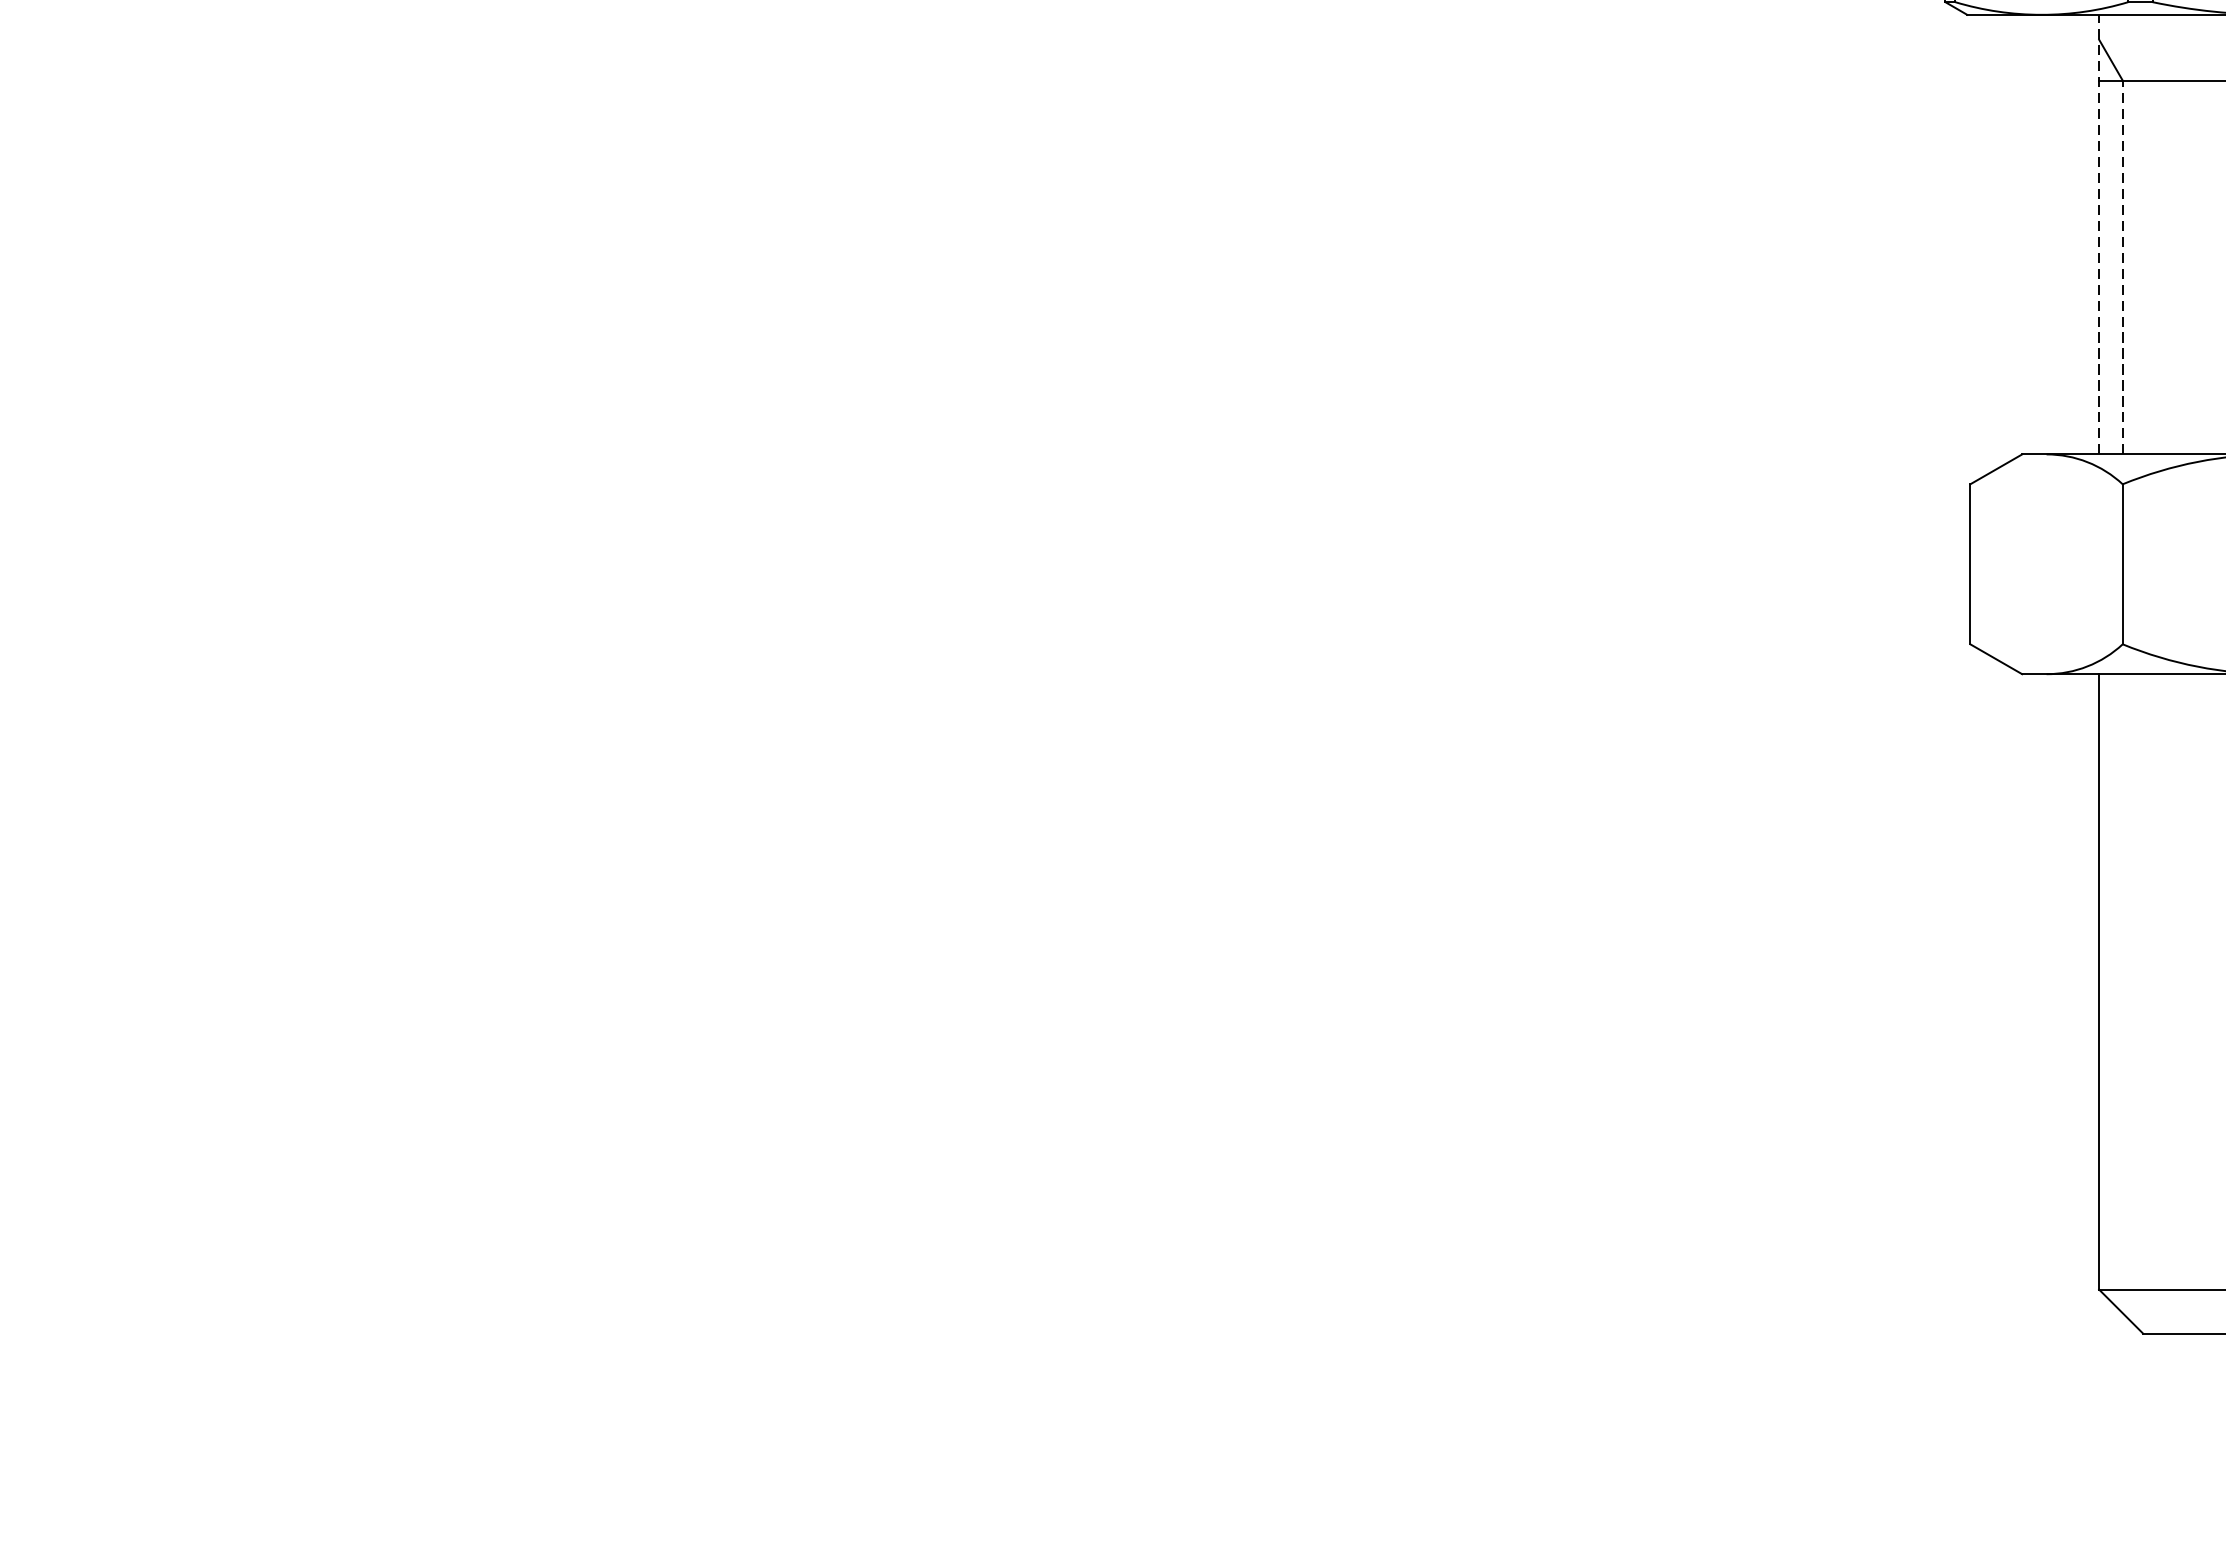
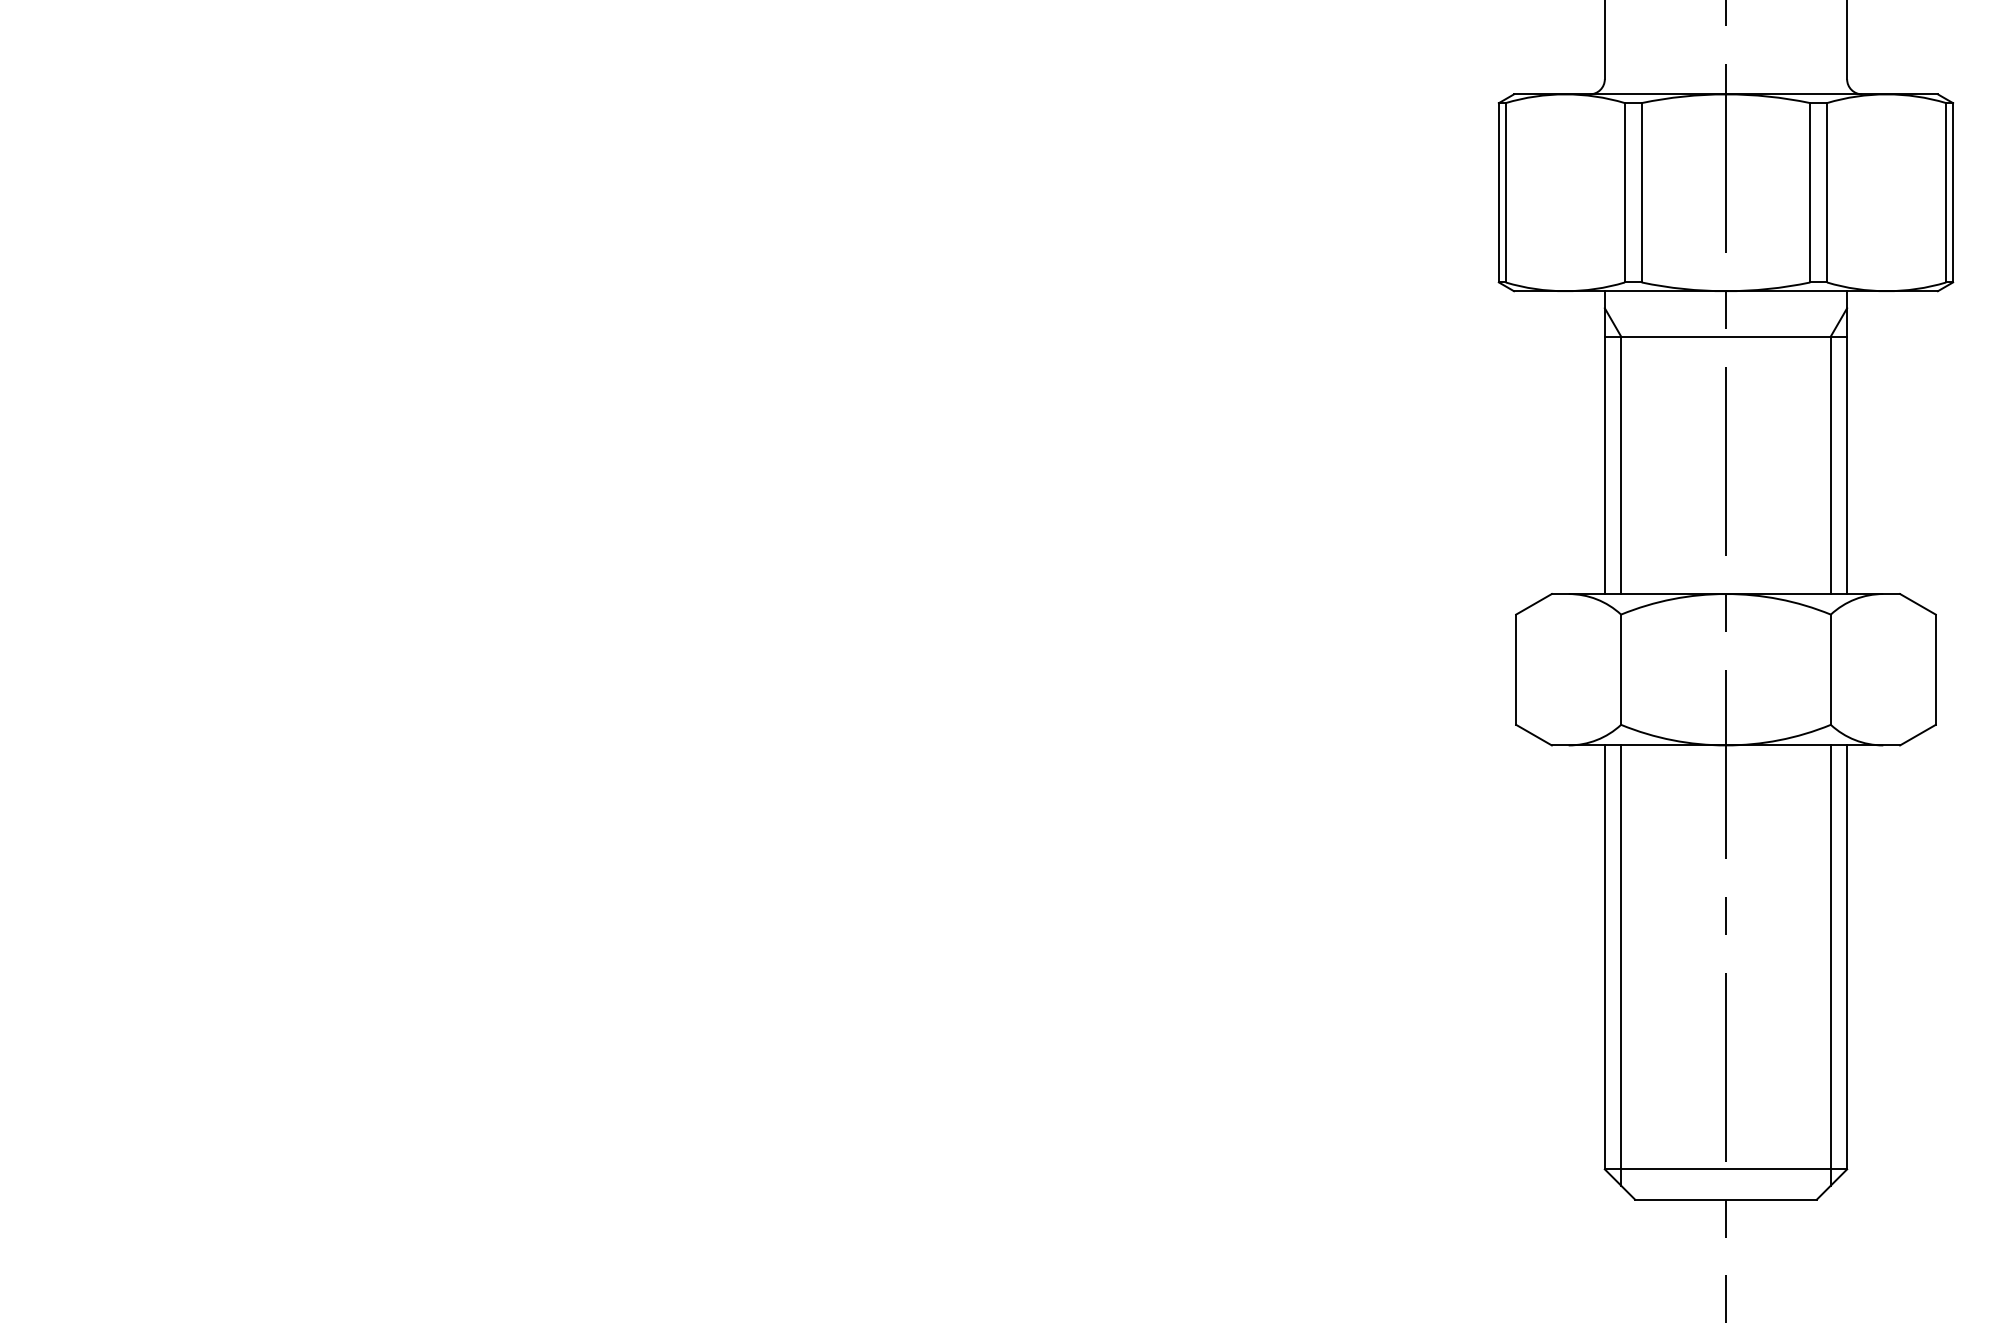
line: (2098, 234) -> (1604, 442), dashed -> solid
line: (2123, 267) -> (1621, 465), dashed -> solid
line: (2123, 993) -> (1621, 965), added

